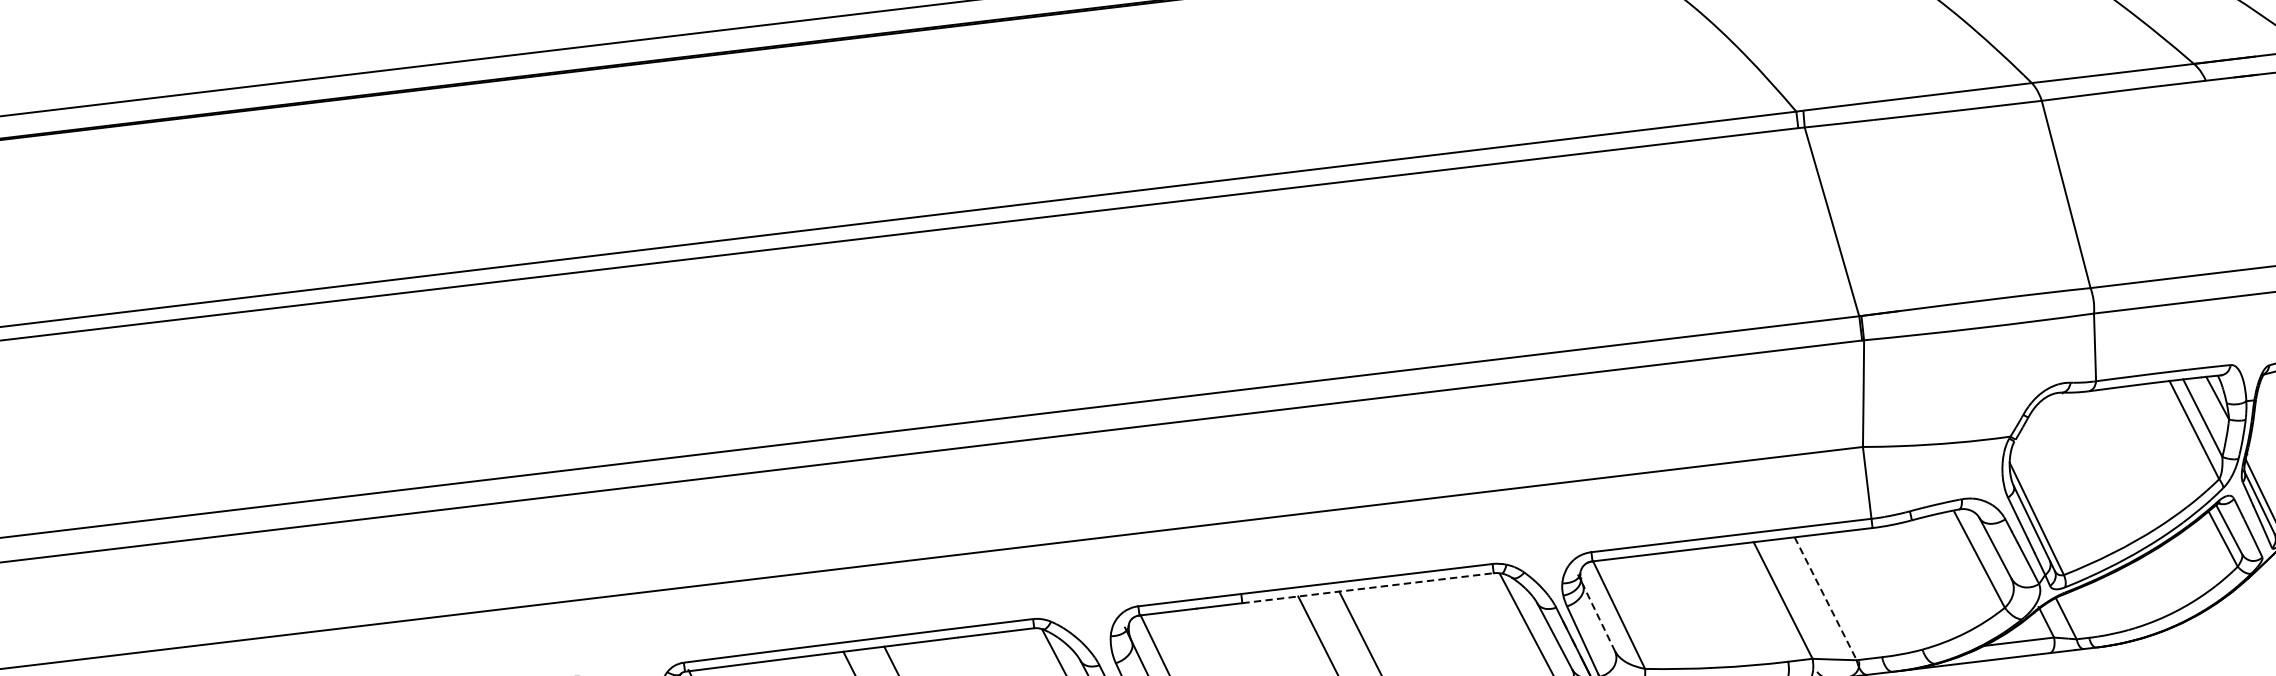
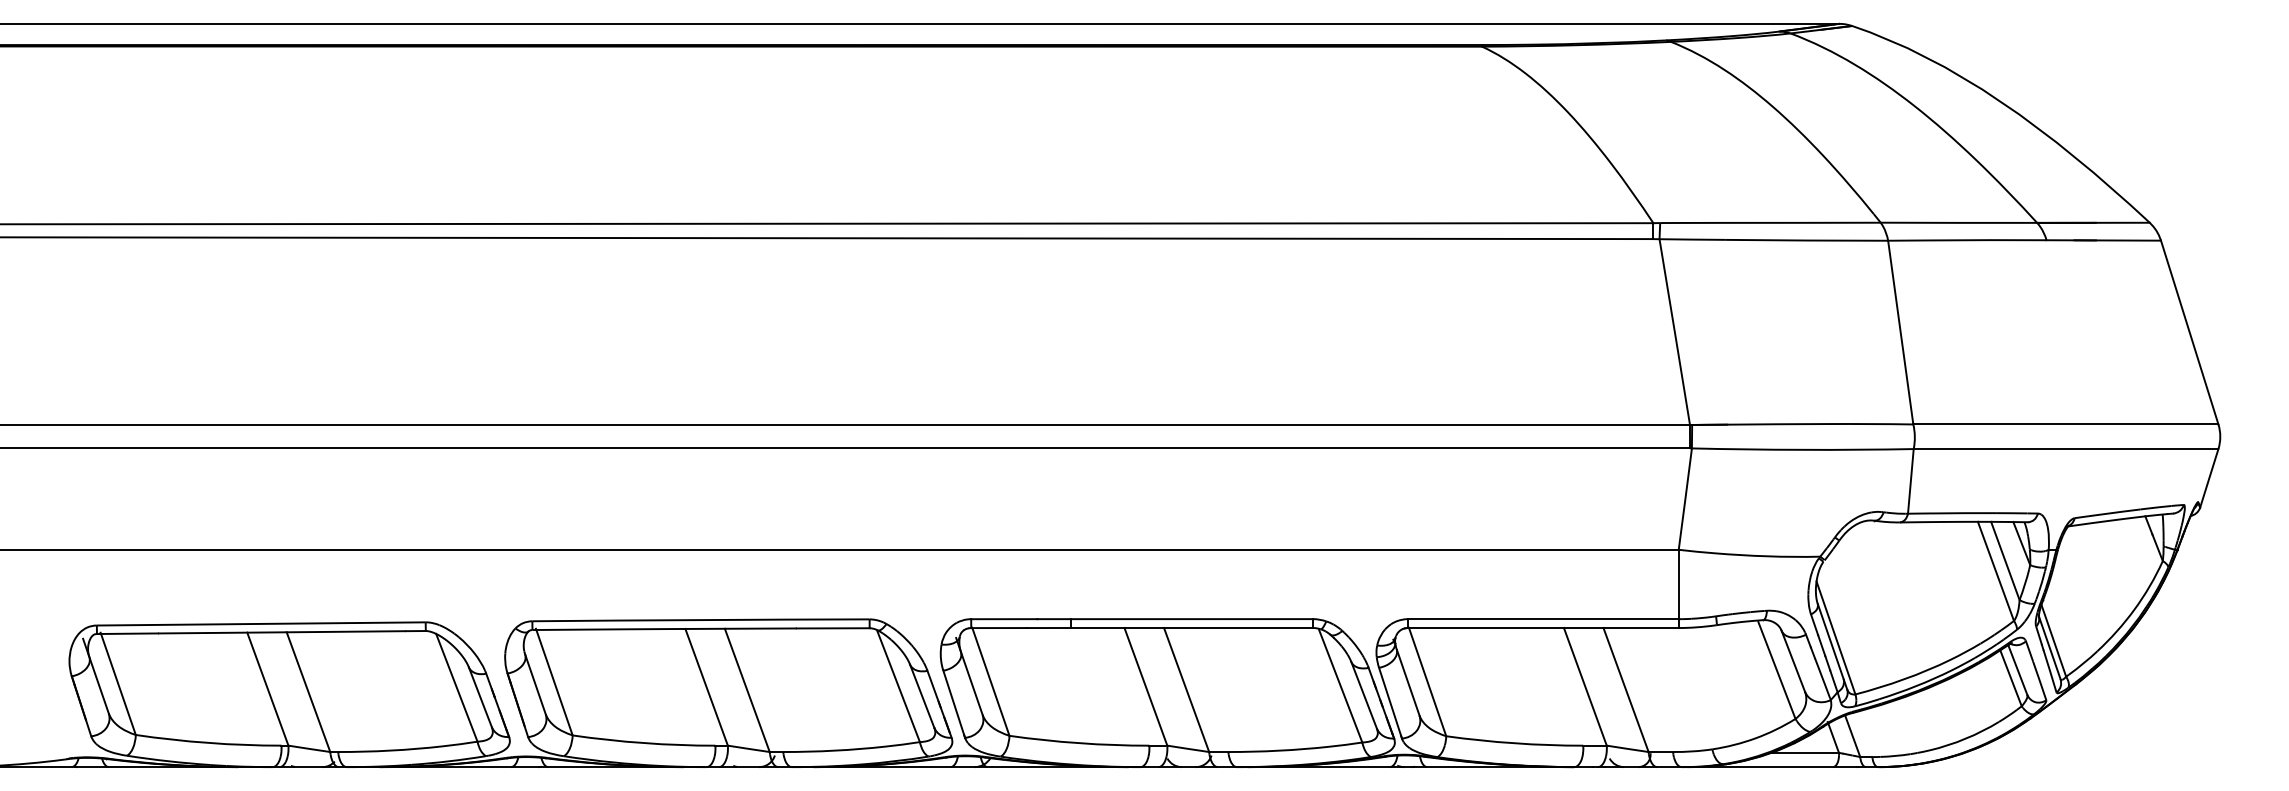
line: (1368, 588) -> (1192, 628), dashed -> solid
line: (1826, 599) -> (1626, 690), dashed -> solid
line: (1598, 616) -> (1407, 681), dashed -> solid

